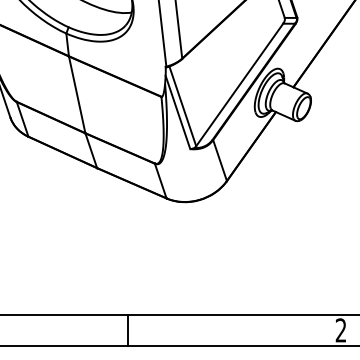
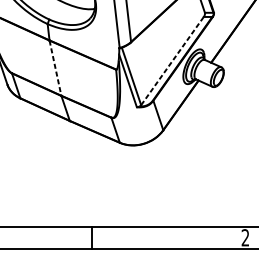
line: (240, 84) -> (173, 60), solid -> dashed
line: (77, 95) -> (55, 68), solid -> dashed

